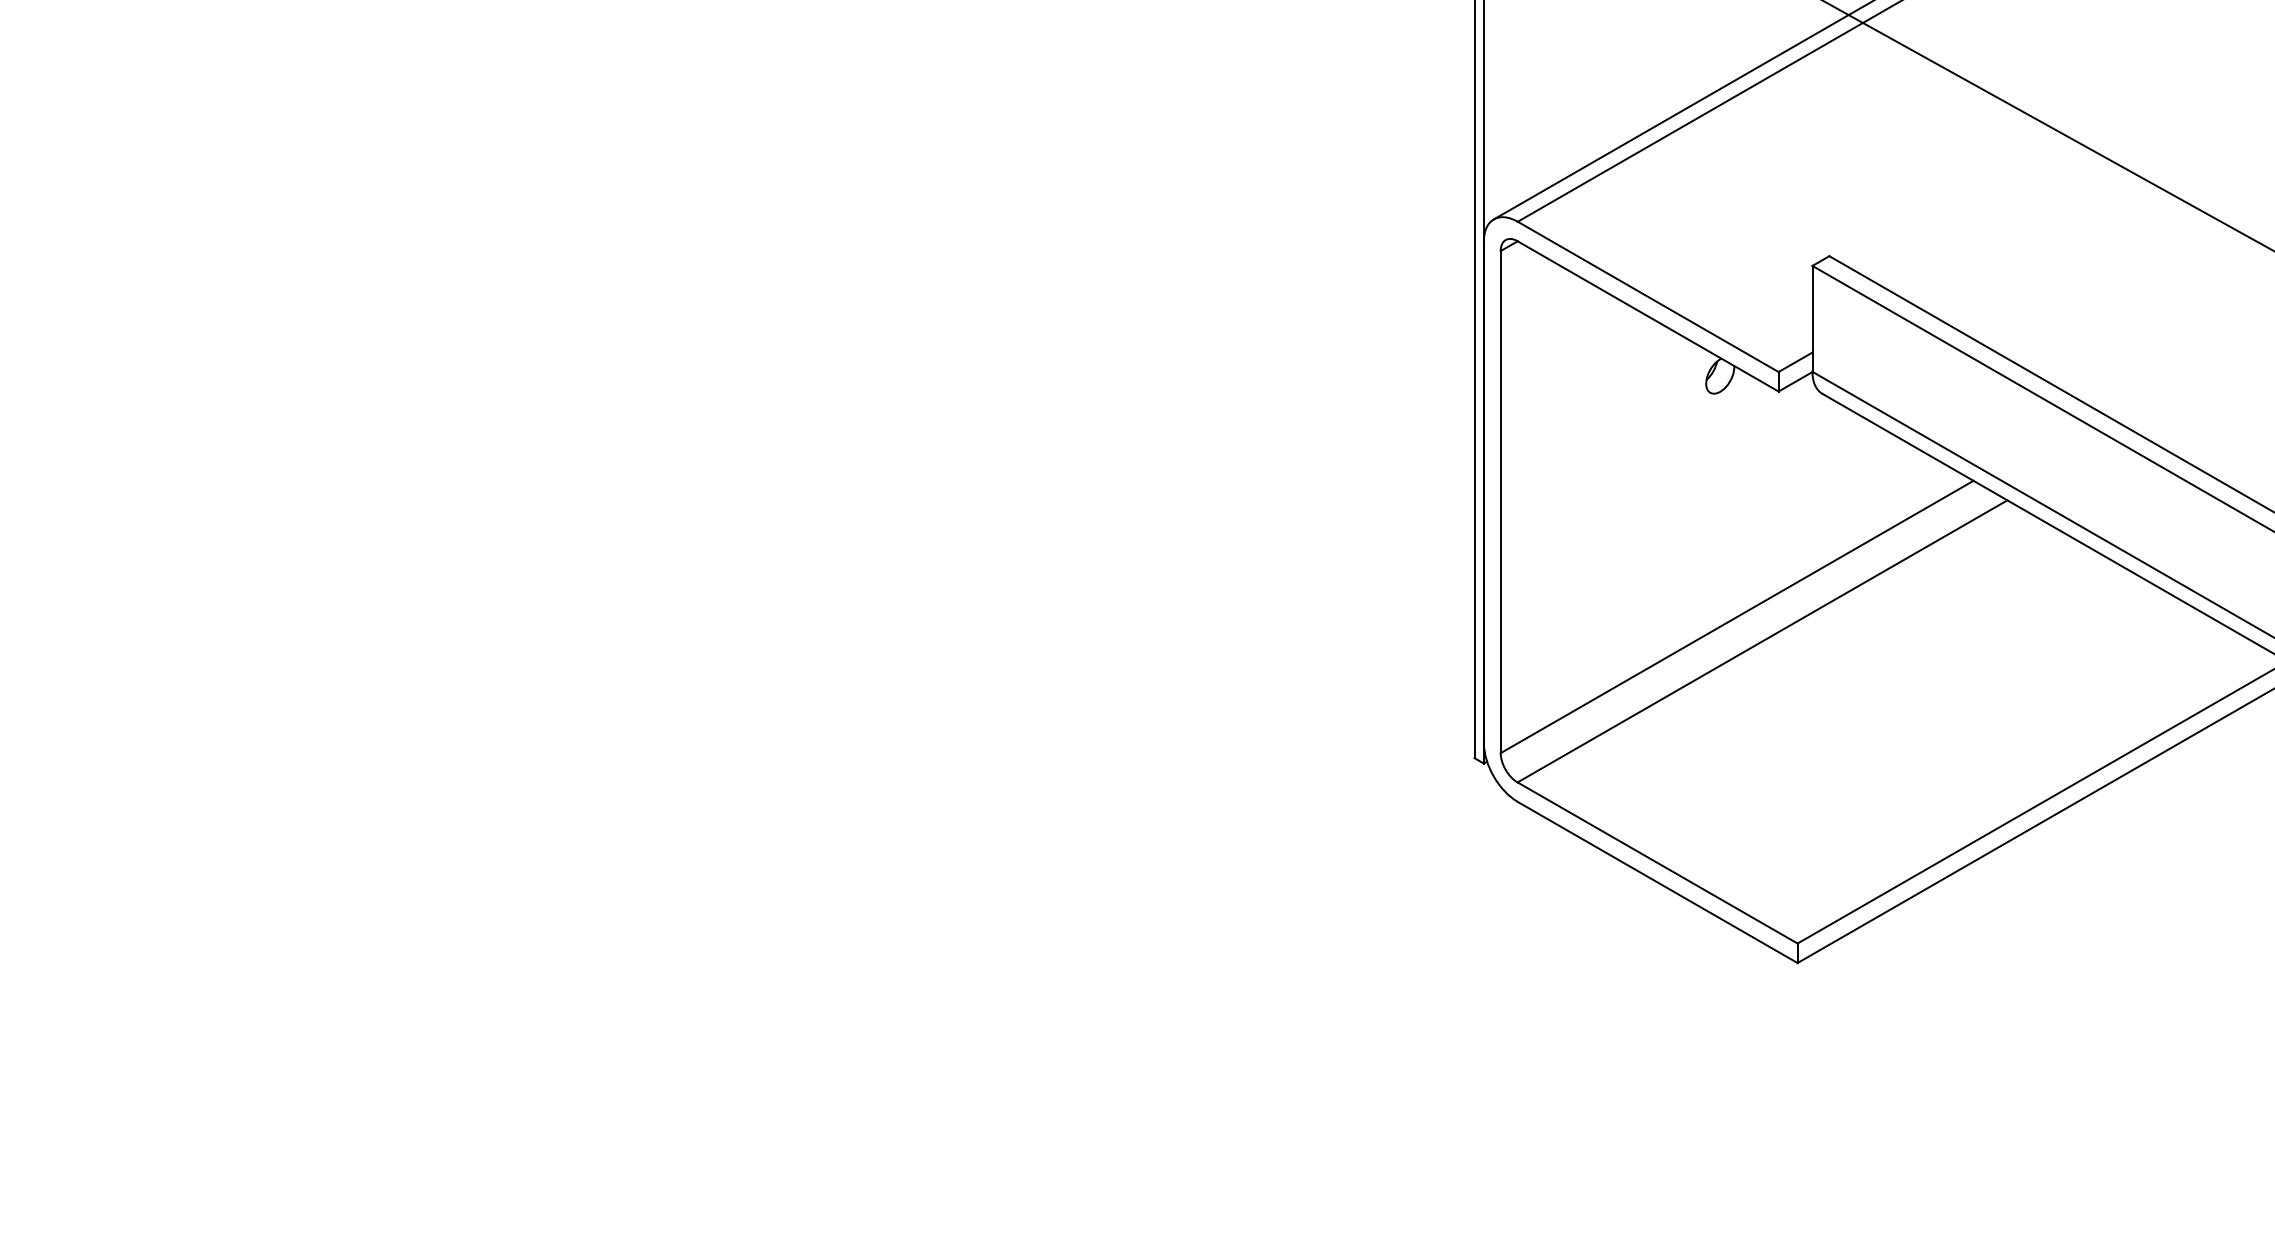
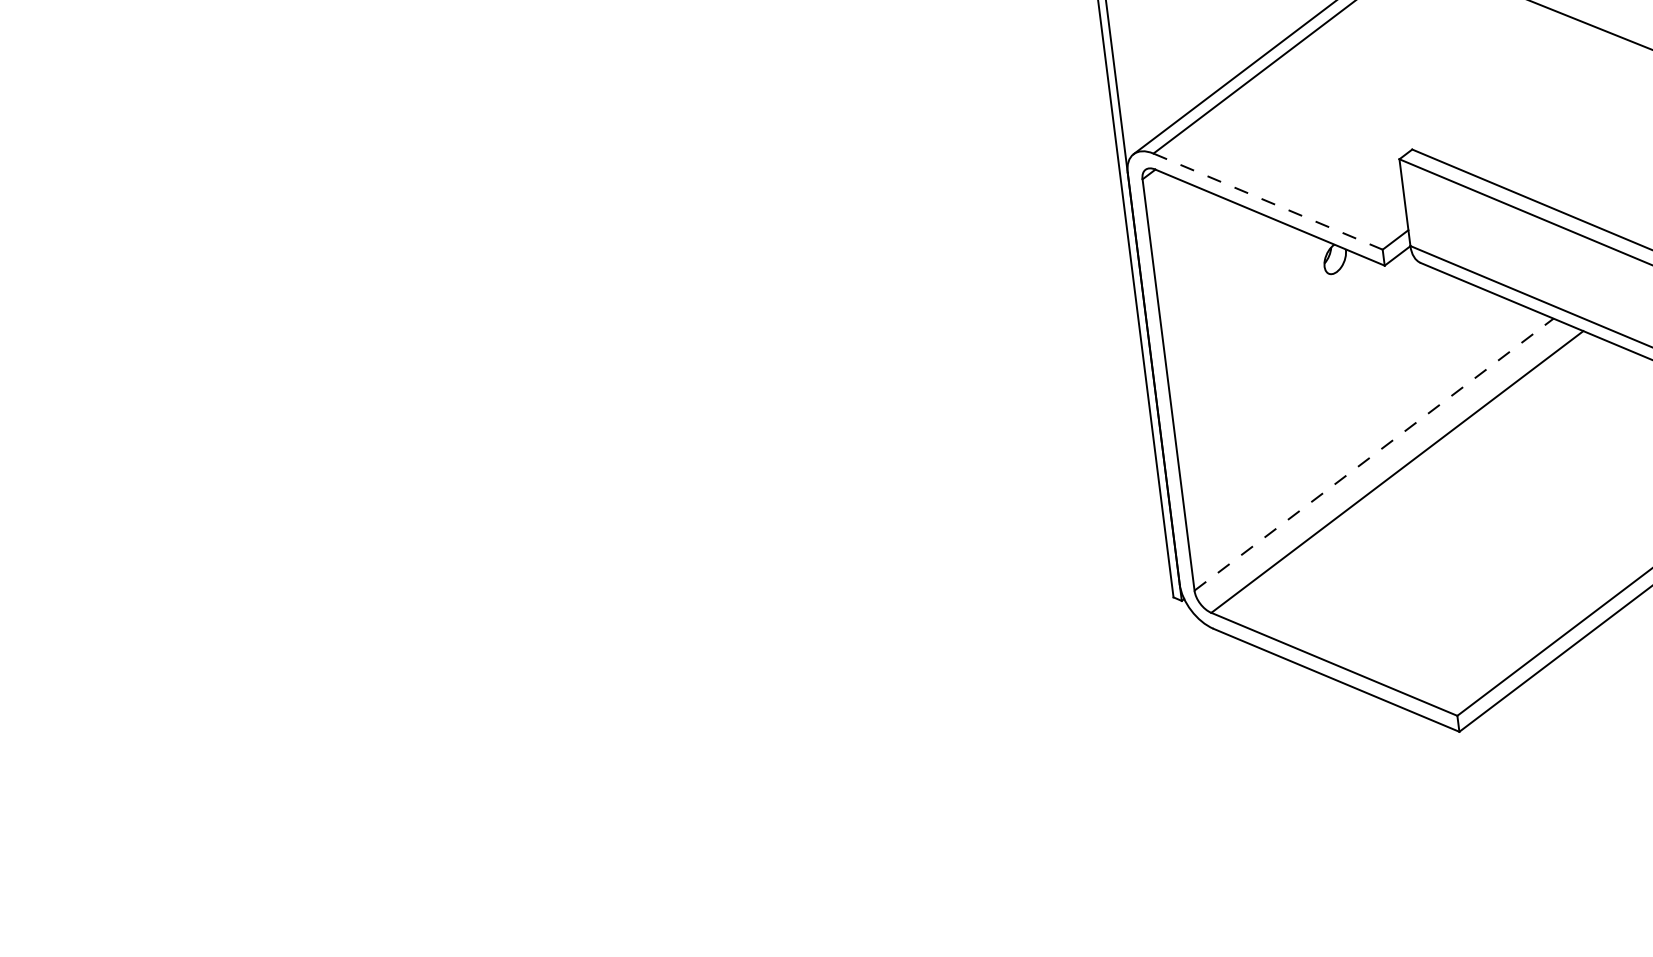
line: (1648, 296) -> (1268, 201), solid -> dashed
line: (1737, 616) -> (1374, 454), solid -> dashed

